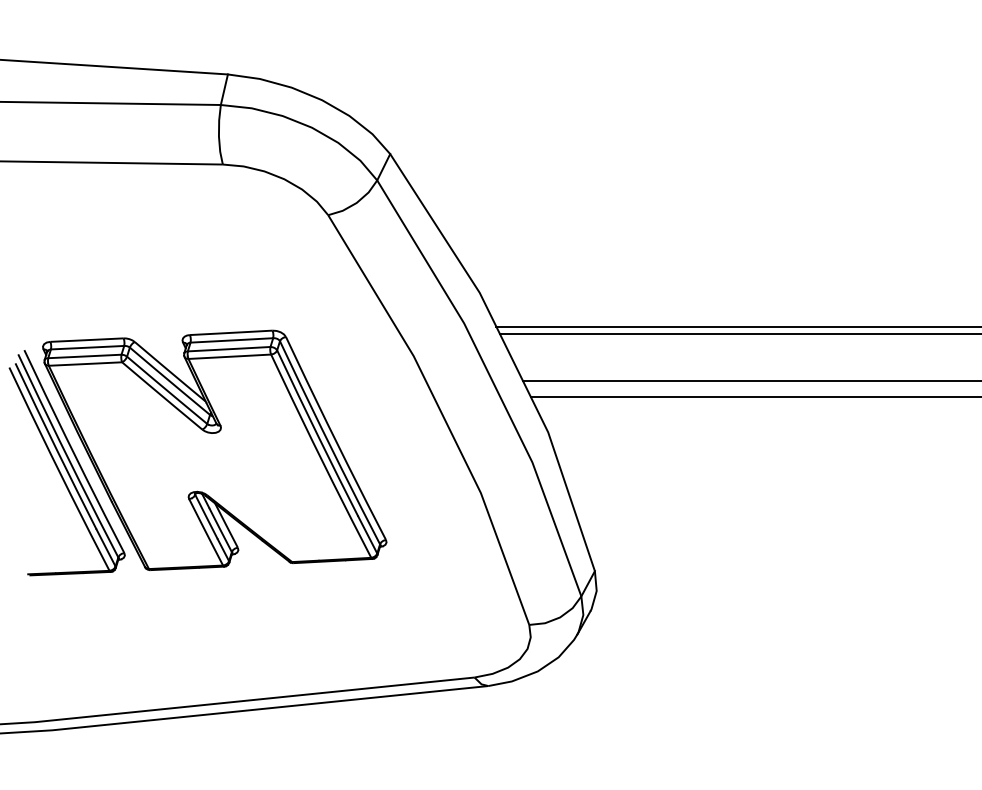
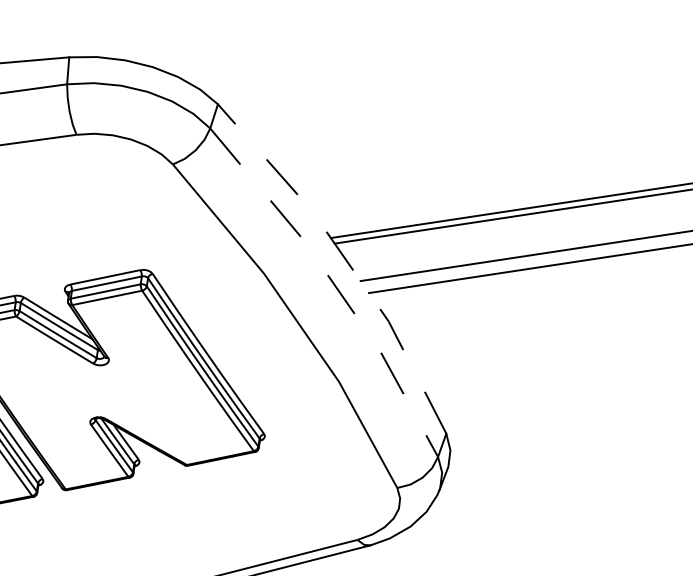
line: (509, 353) -> (345, 259), solid -> dashed
line: (492, 381) -> (334, 285), solid -> dashed

